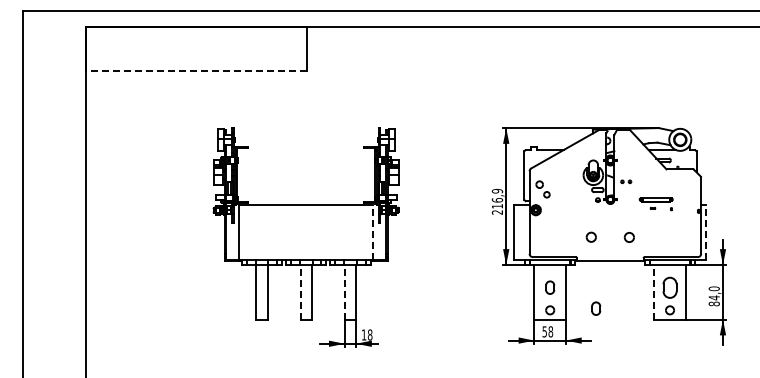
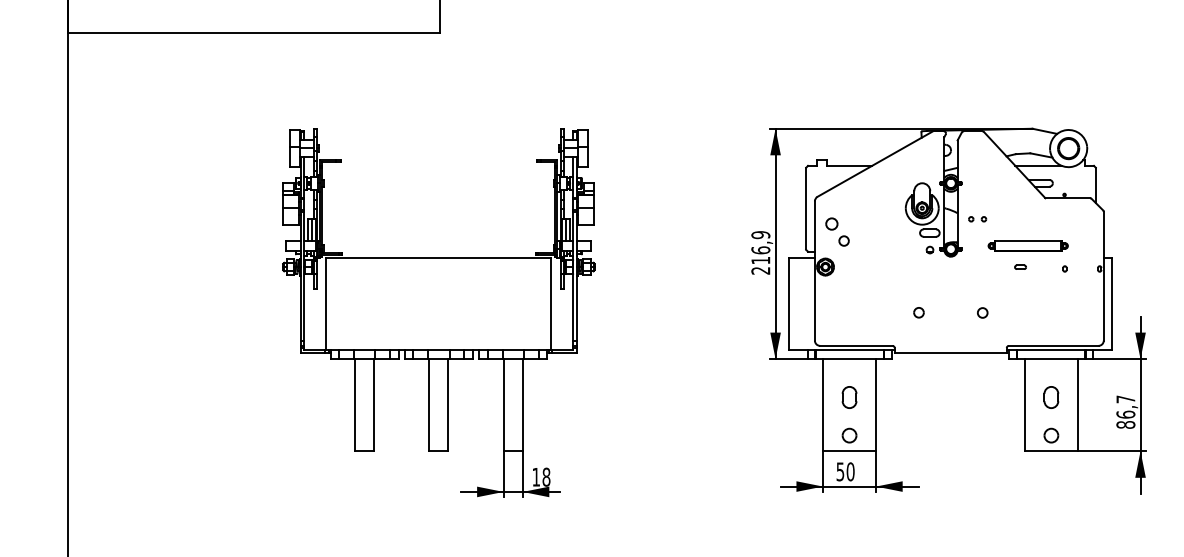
line: (195, 71) -> (252, 33), dashed -> solid
part: (655, 203) -> (1026, 255), size x1.43
line: (373, 231) -> (552, 302), dashed -> solid
line: (706, 231) -> (1112, 302), dashed -> solid
part: (591, 237) -> (919, 312), size x0.62
part: (628, 237) -> (981, 312), size x0.62
part: (669, 287) -> (1050, 397), size x0.62
line: (300, 291) -> (429, 403), dashed -> solid
line: (344, 291) -> (503, 403), dashed -> solid
line: (654, 291) -> (1025, 403), dashed -> solid
text: (713, 293) -> (1124, 407), 84,0 -> 86,7
part: (596, 308) -> (927, 432), removed
text: (550, 331) -> (850, 471), 58 -> 50

